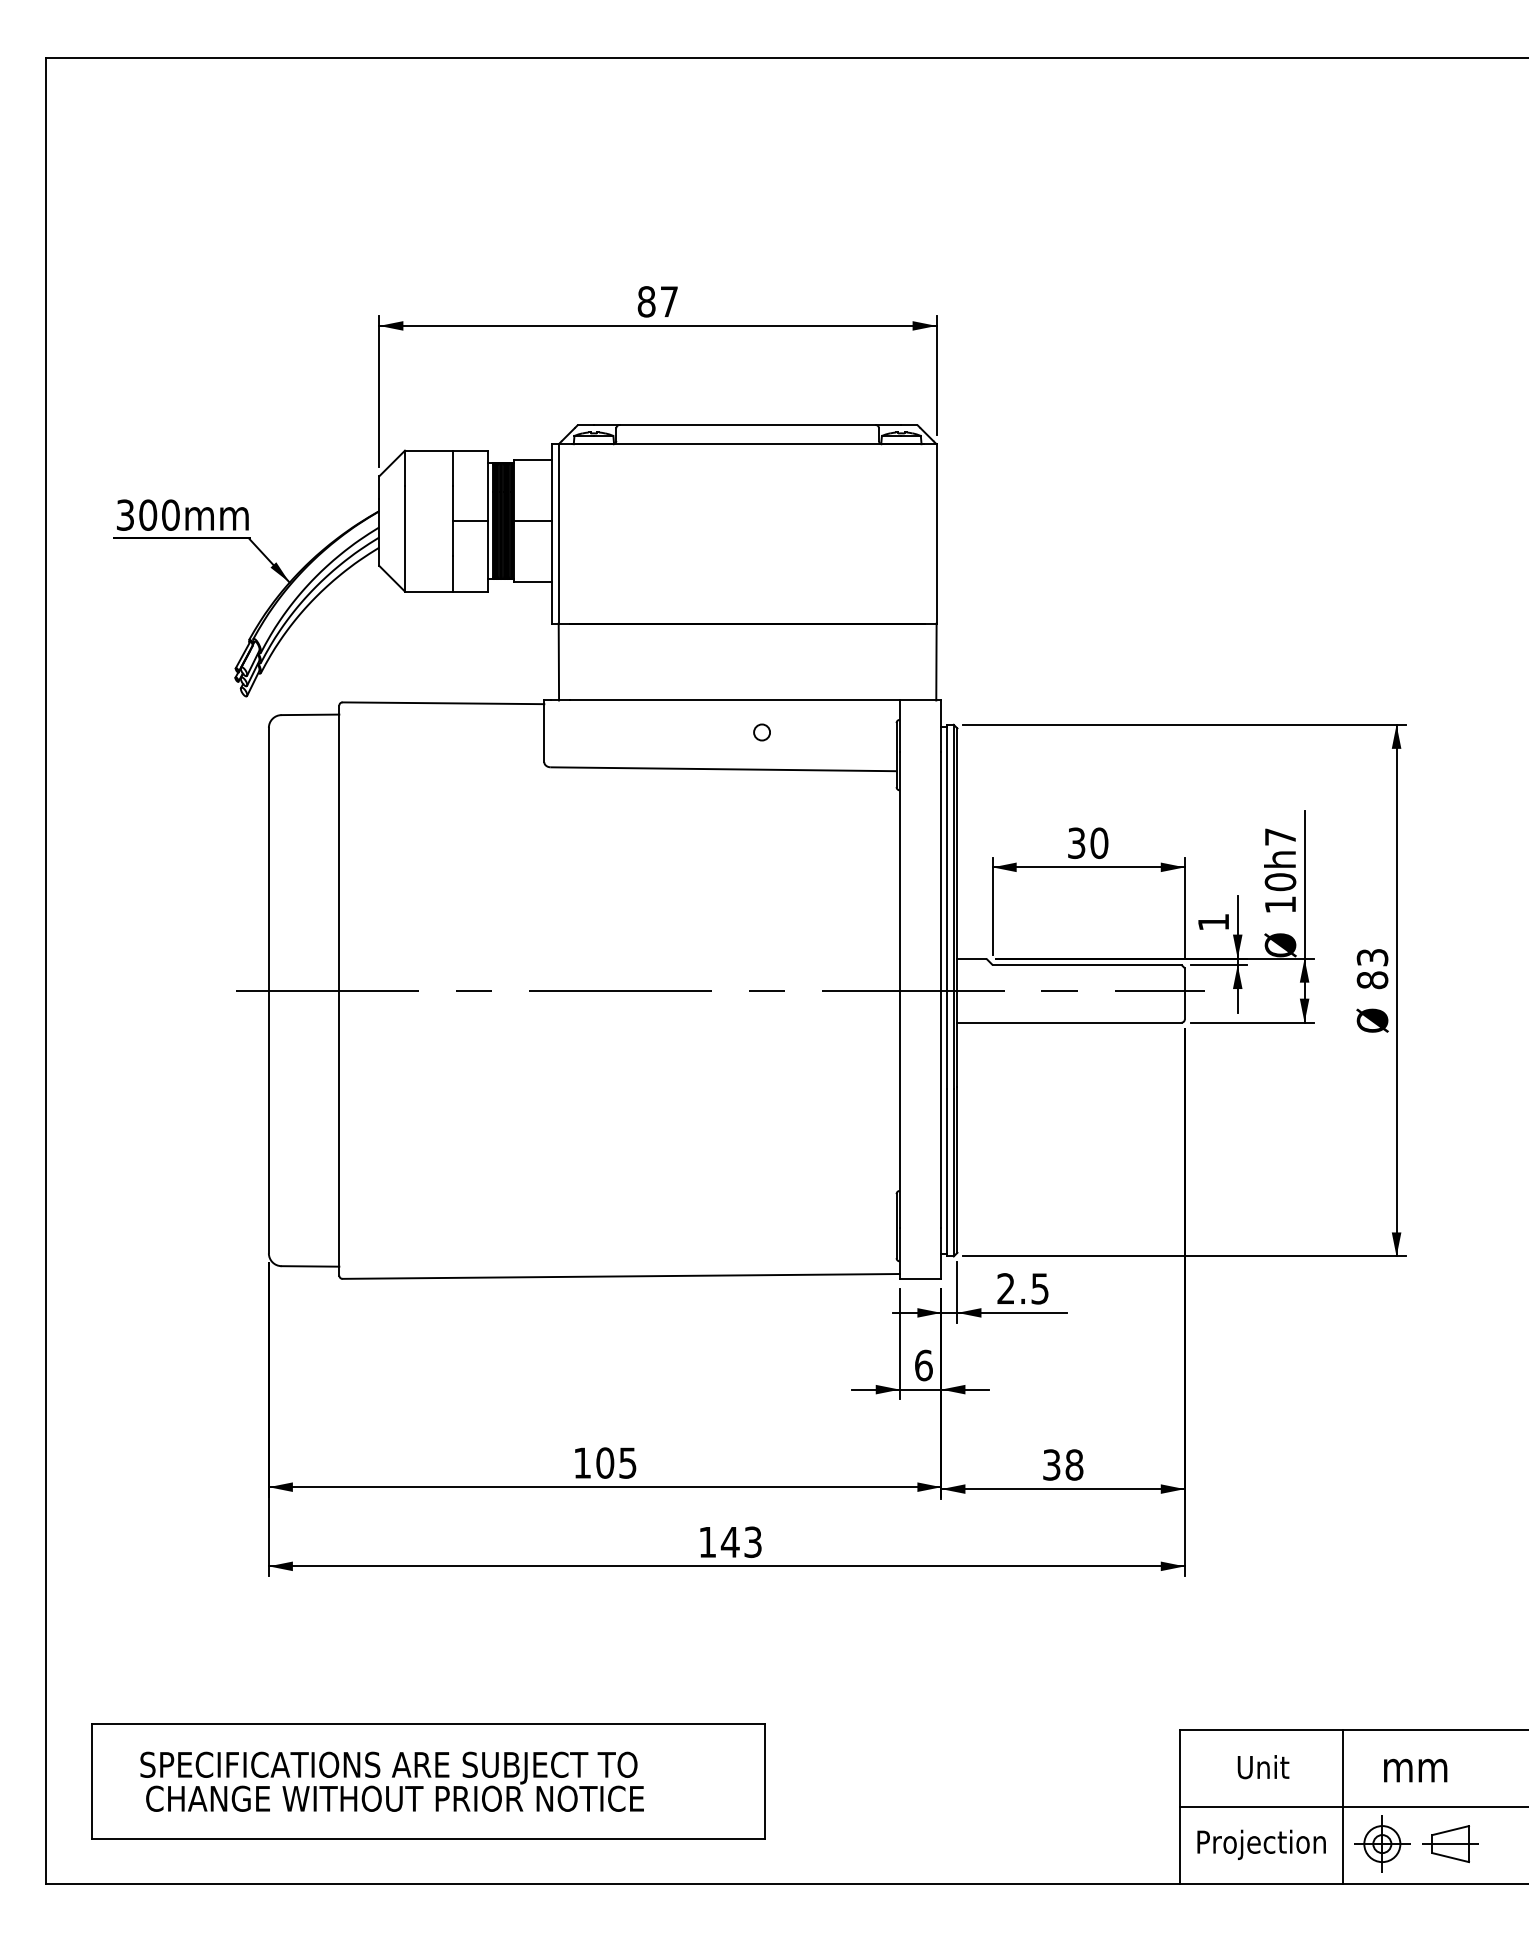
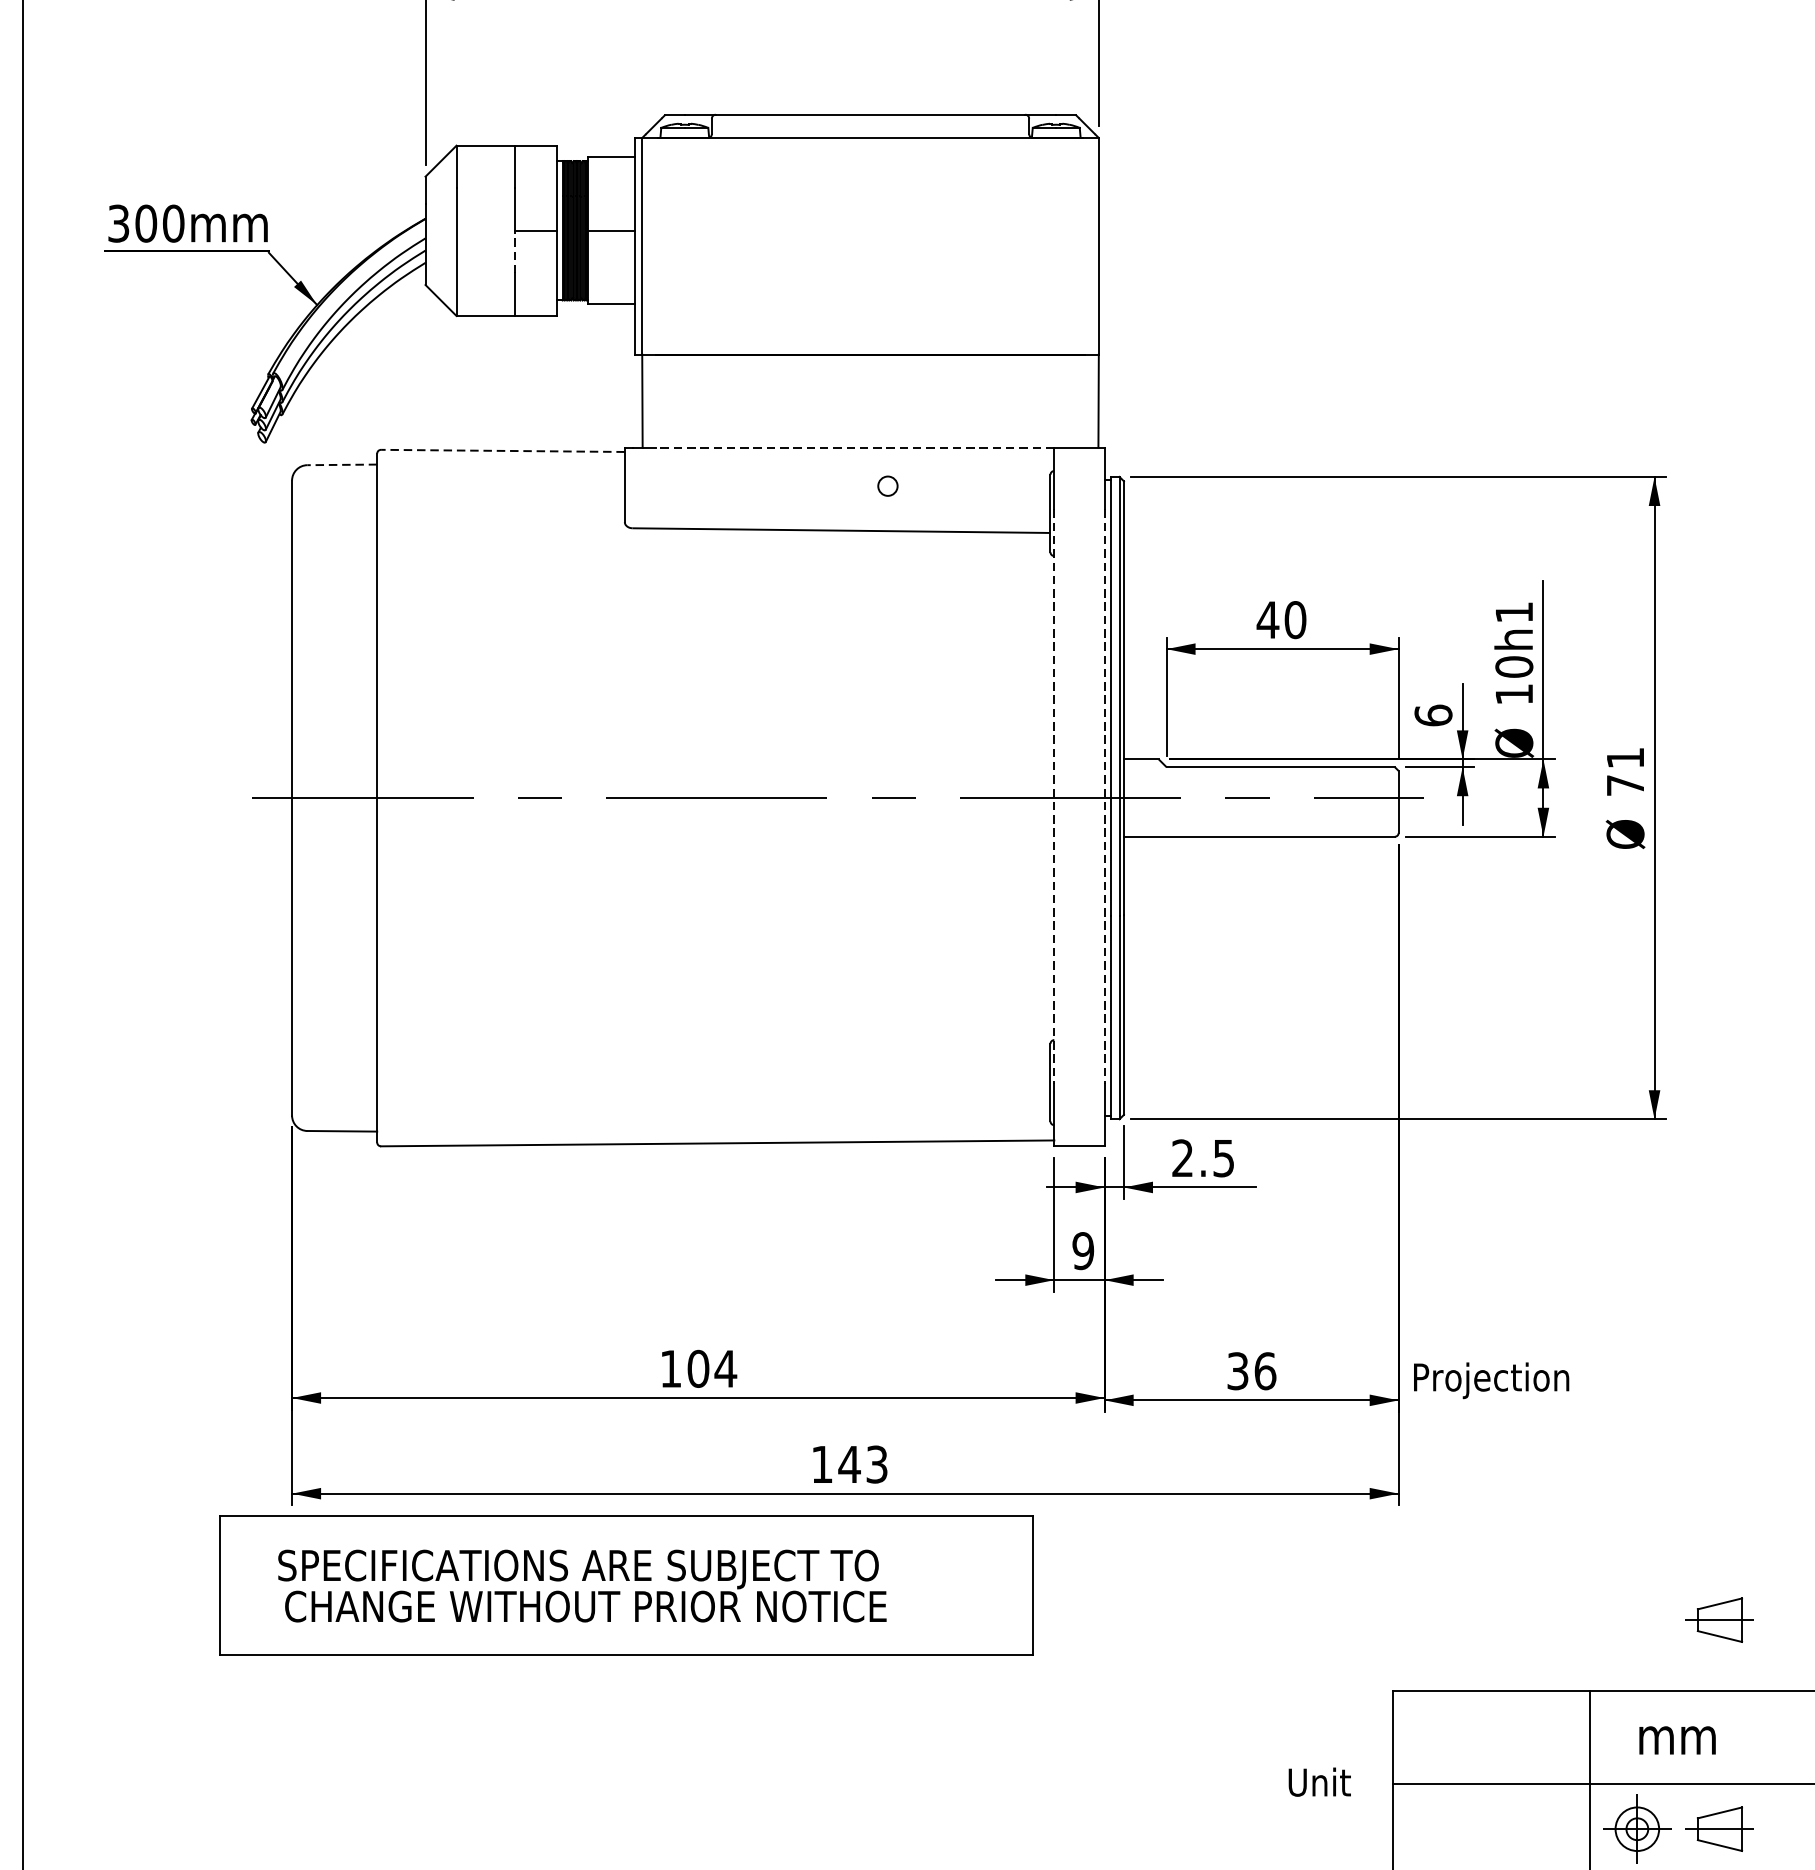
line: (453, 538) -> (515, 251), solid -> dashed
line: (734, 700) -> (854, 447), solid -> dashed
line: (443, 703) -> (503, 451), solid -> dashed
line: (310, 714) -> (342, 464), solid -> dashed
text: (1280, 836) -> (1514, 611), h7 -> h1
text: (1076, 842) -> (1267, 619), 30 -> 40
text: (1213, 922) -> (1433, 715), 1 -> 6
text: (1372, 969) -> (1625, 772), 83 -> 71
line: (899, 989) -> (1053, 796), solid -> dashed
line: (941, 989) -> (1104, 796), solid -> dashed
text: (923, 1365) -> (1082, 1251), 6 -> 9
text: (627, 1462) -> (725, 1368), 105 -> 104
text: (1074, 1464) -> (1265, 1370), 38 -> 36
part: (1450, 1671) -> (1719, 1620), added
text: (1263, 1767) -> (1319, 1782), moved
part: (428, 1781) -> (626, 1585), moved
text: (1261, 1844) -> (1491, 1380), moved

